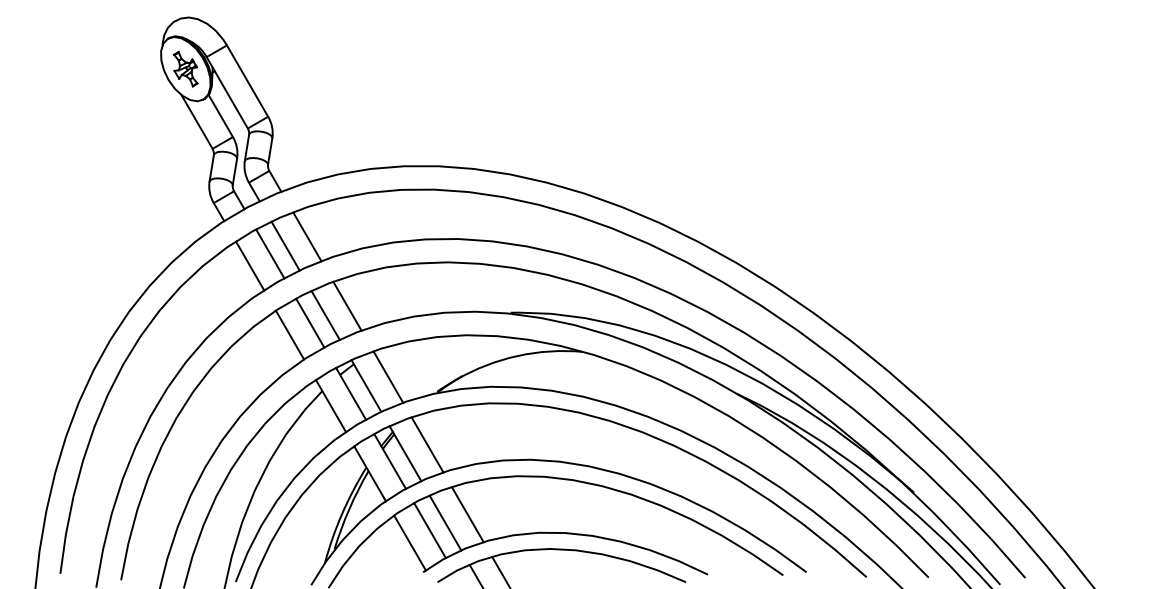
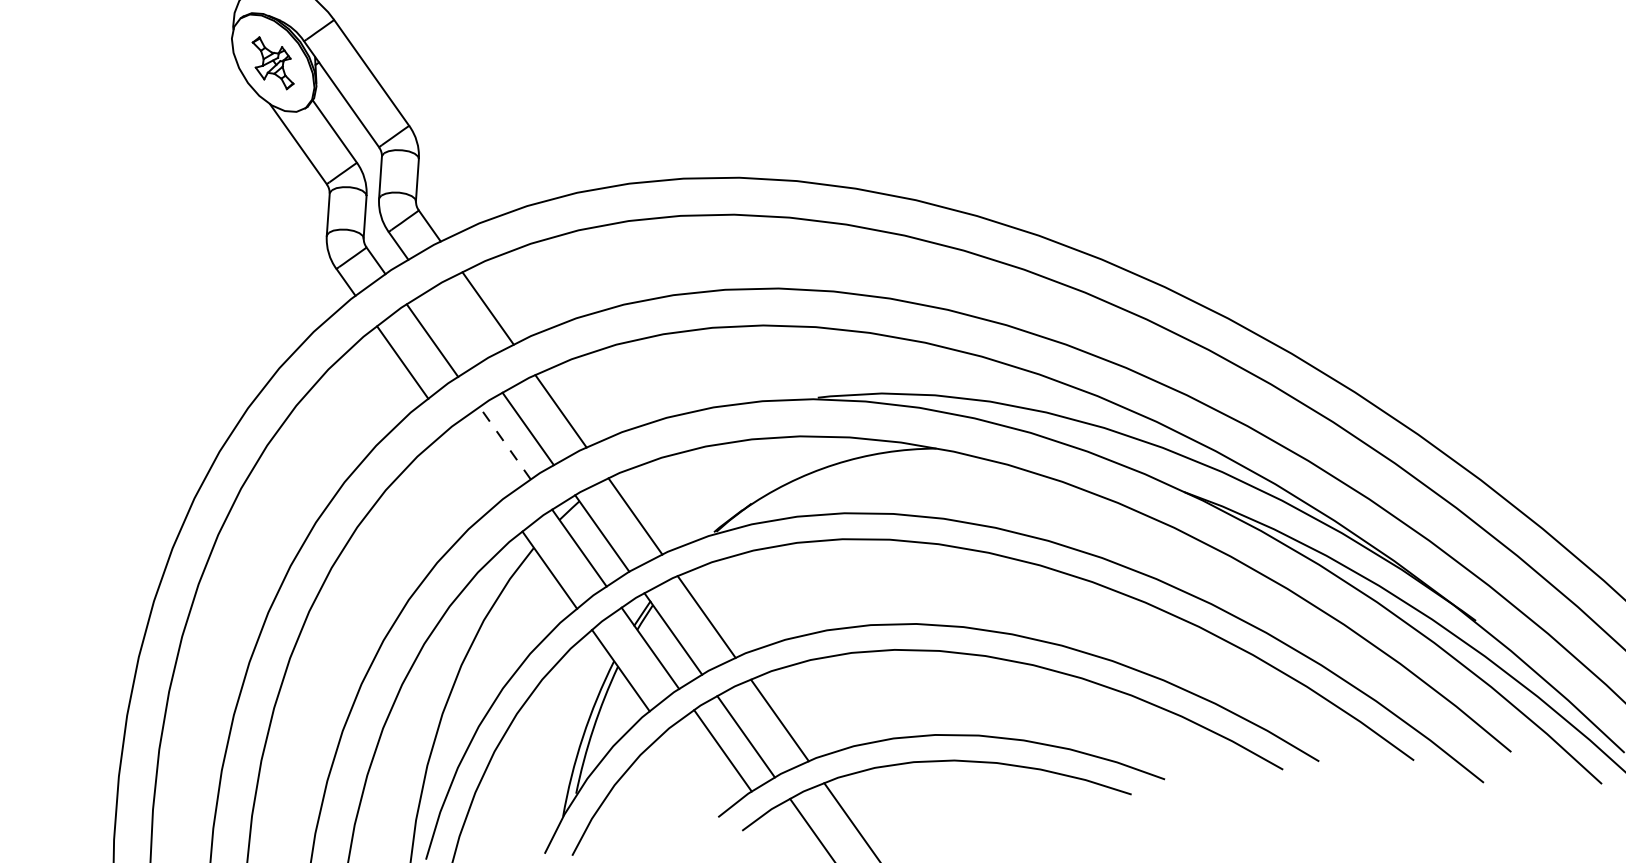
line: (285, 245) -> (455, 325), removed
line: (310, 322) -> (505, 442), solid -> dashed
line: (289, 334) -> (474, 463), removed
line: (409, 542) -> (692, 772), removed

